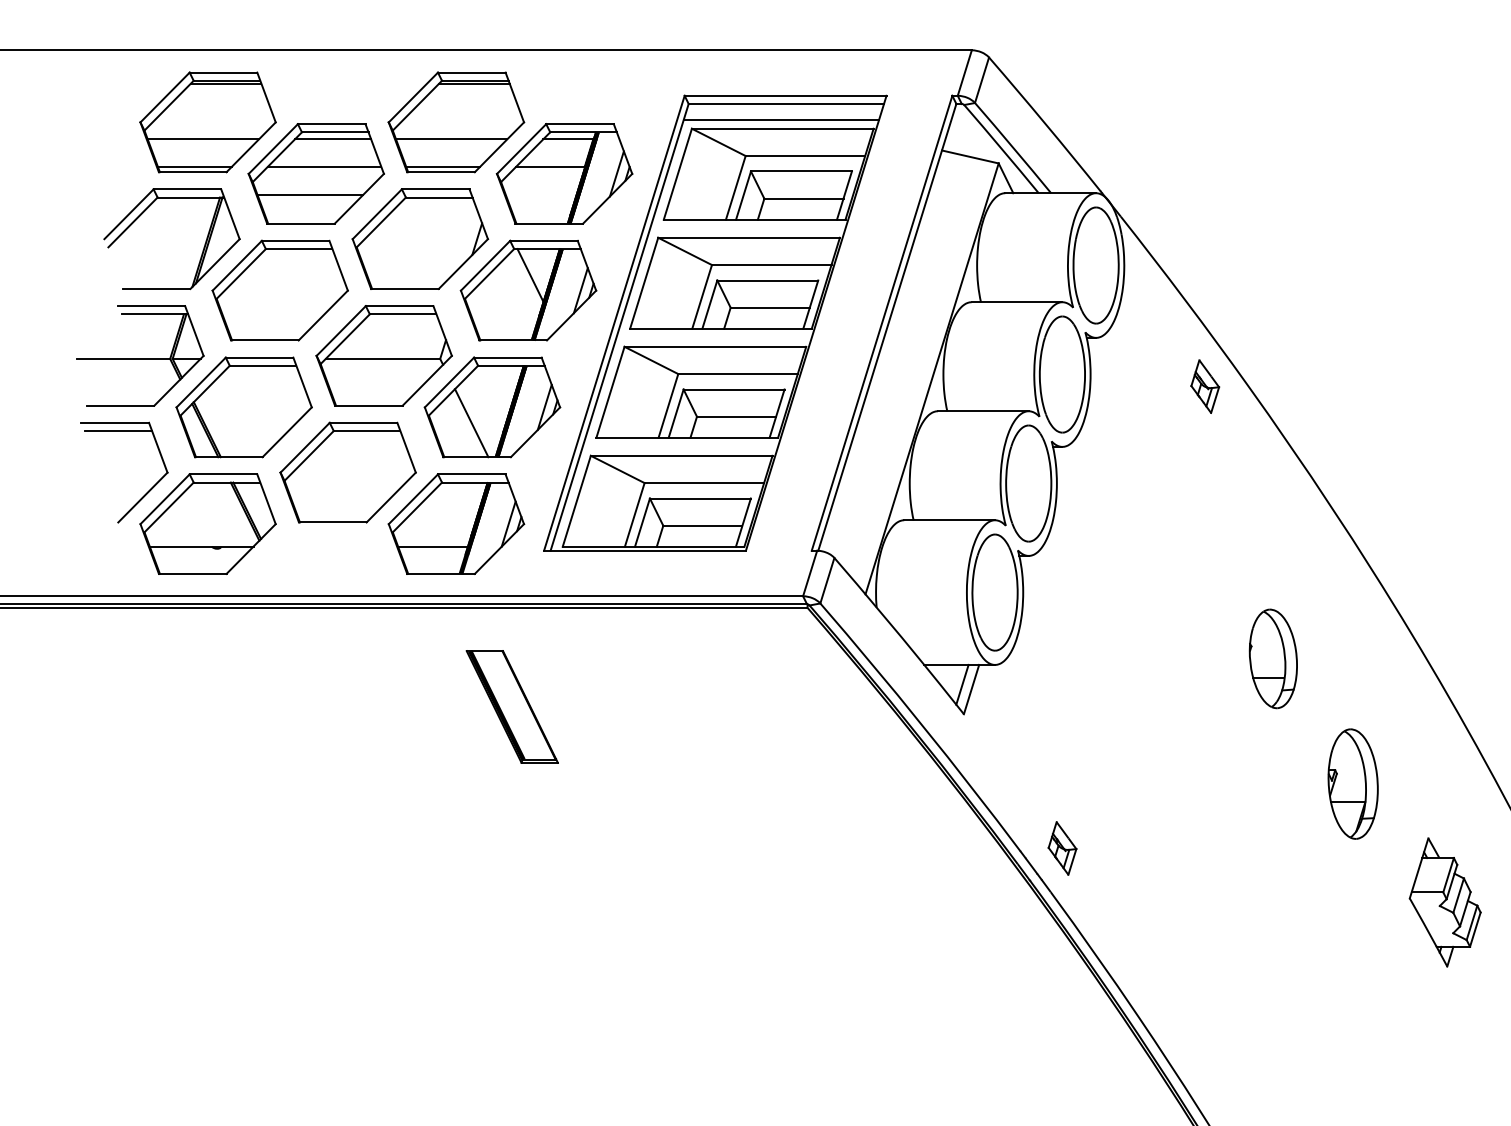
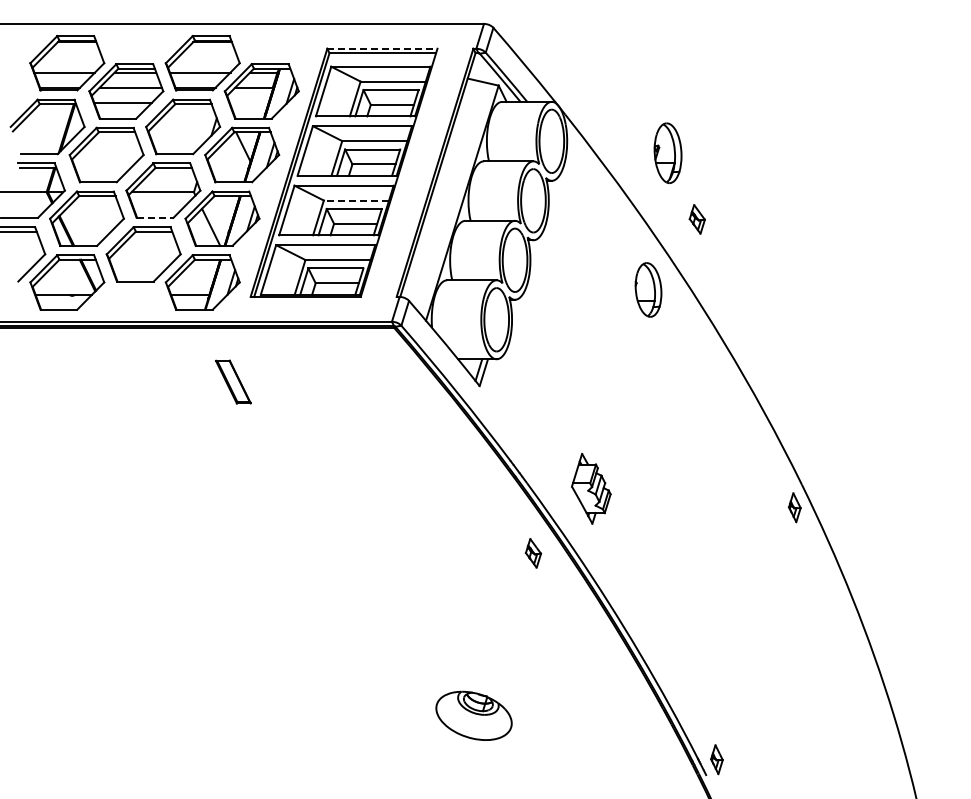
line: (785, 95) -> (382, 48), solid -> dashed
line: (780, 119) -> (379, 61), removed
line: (738, 373) -> (356, 200), solid -> dashed
part: (1203, 386) -> (696, 219), moved
line: (369, 405) -> (155, 217), solid -> dashed
part: (1273, 658) -> (648, 289), moved
part: (512, 705) -> (233, 381), size x0.7
part: (1352, 782) -> (667, 152), moved
part: (1062, 848) -> (533, 553), moved
part: (1445, 901) -> (591, 488), moved

